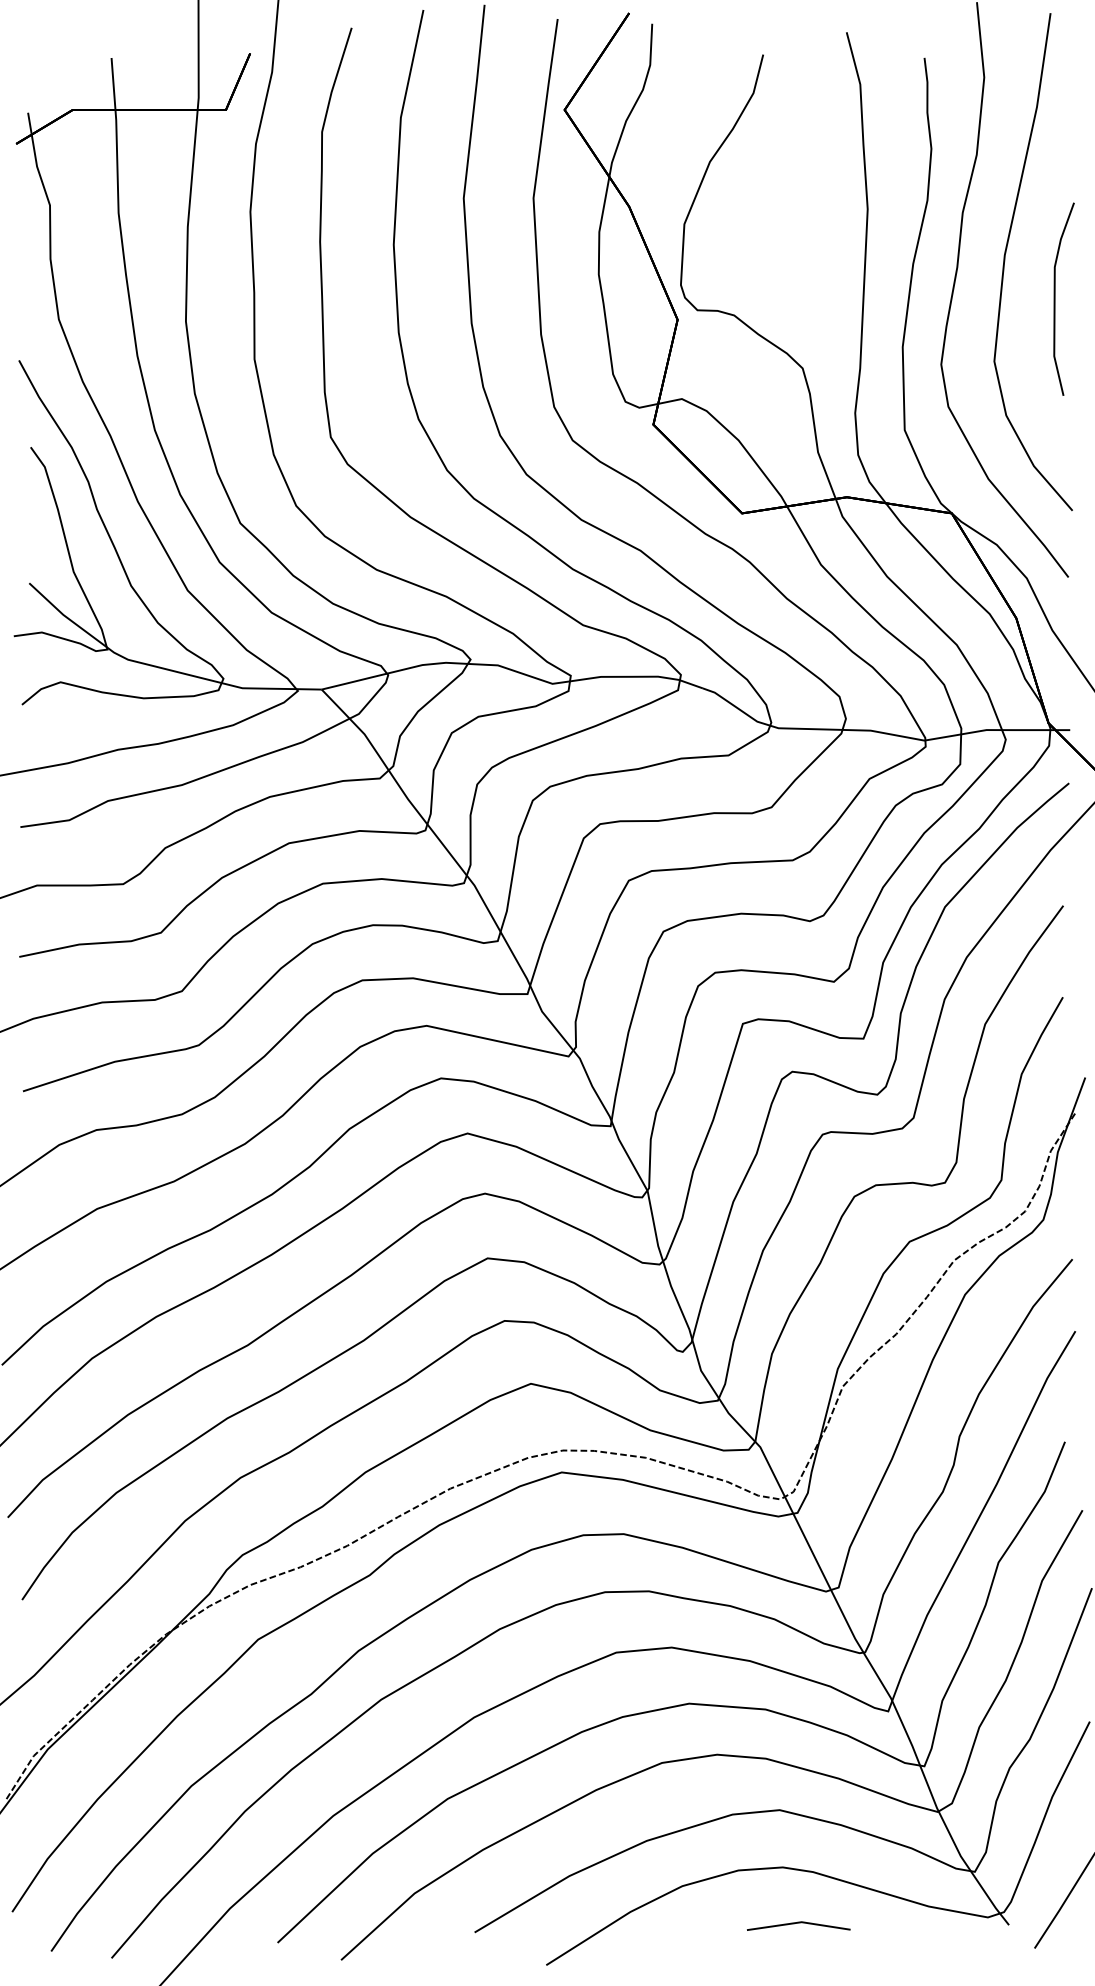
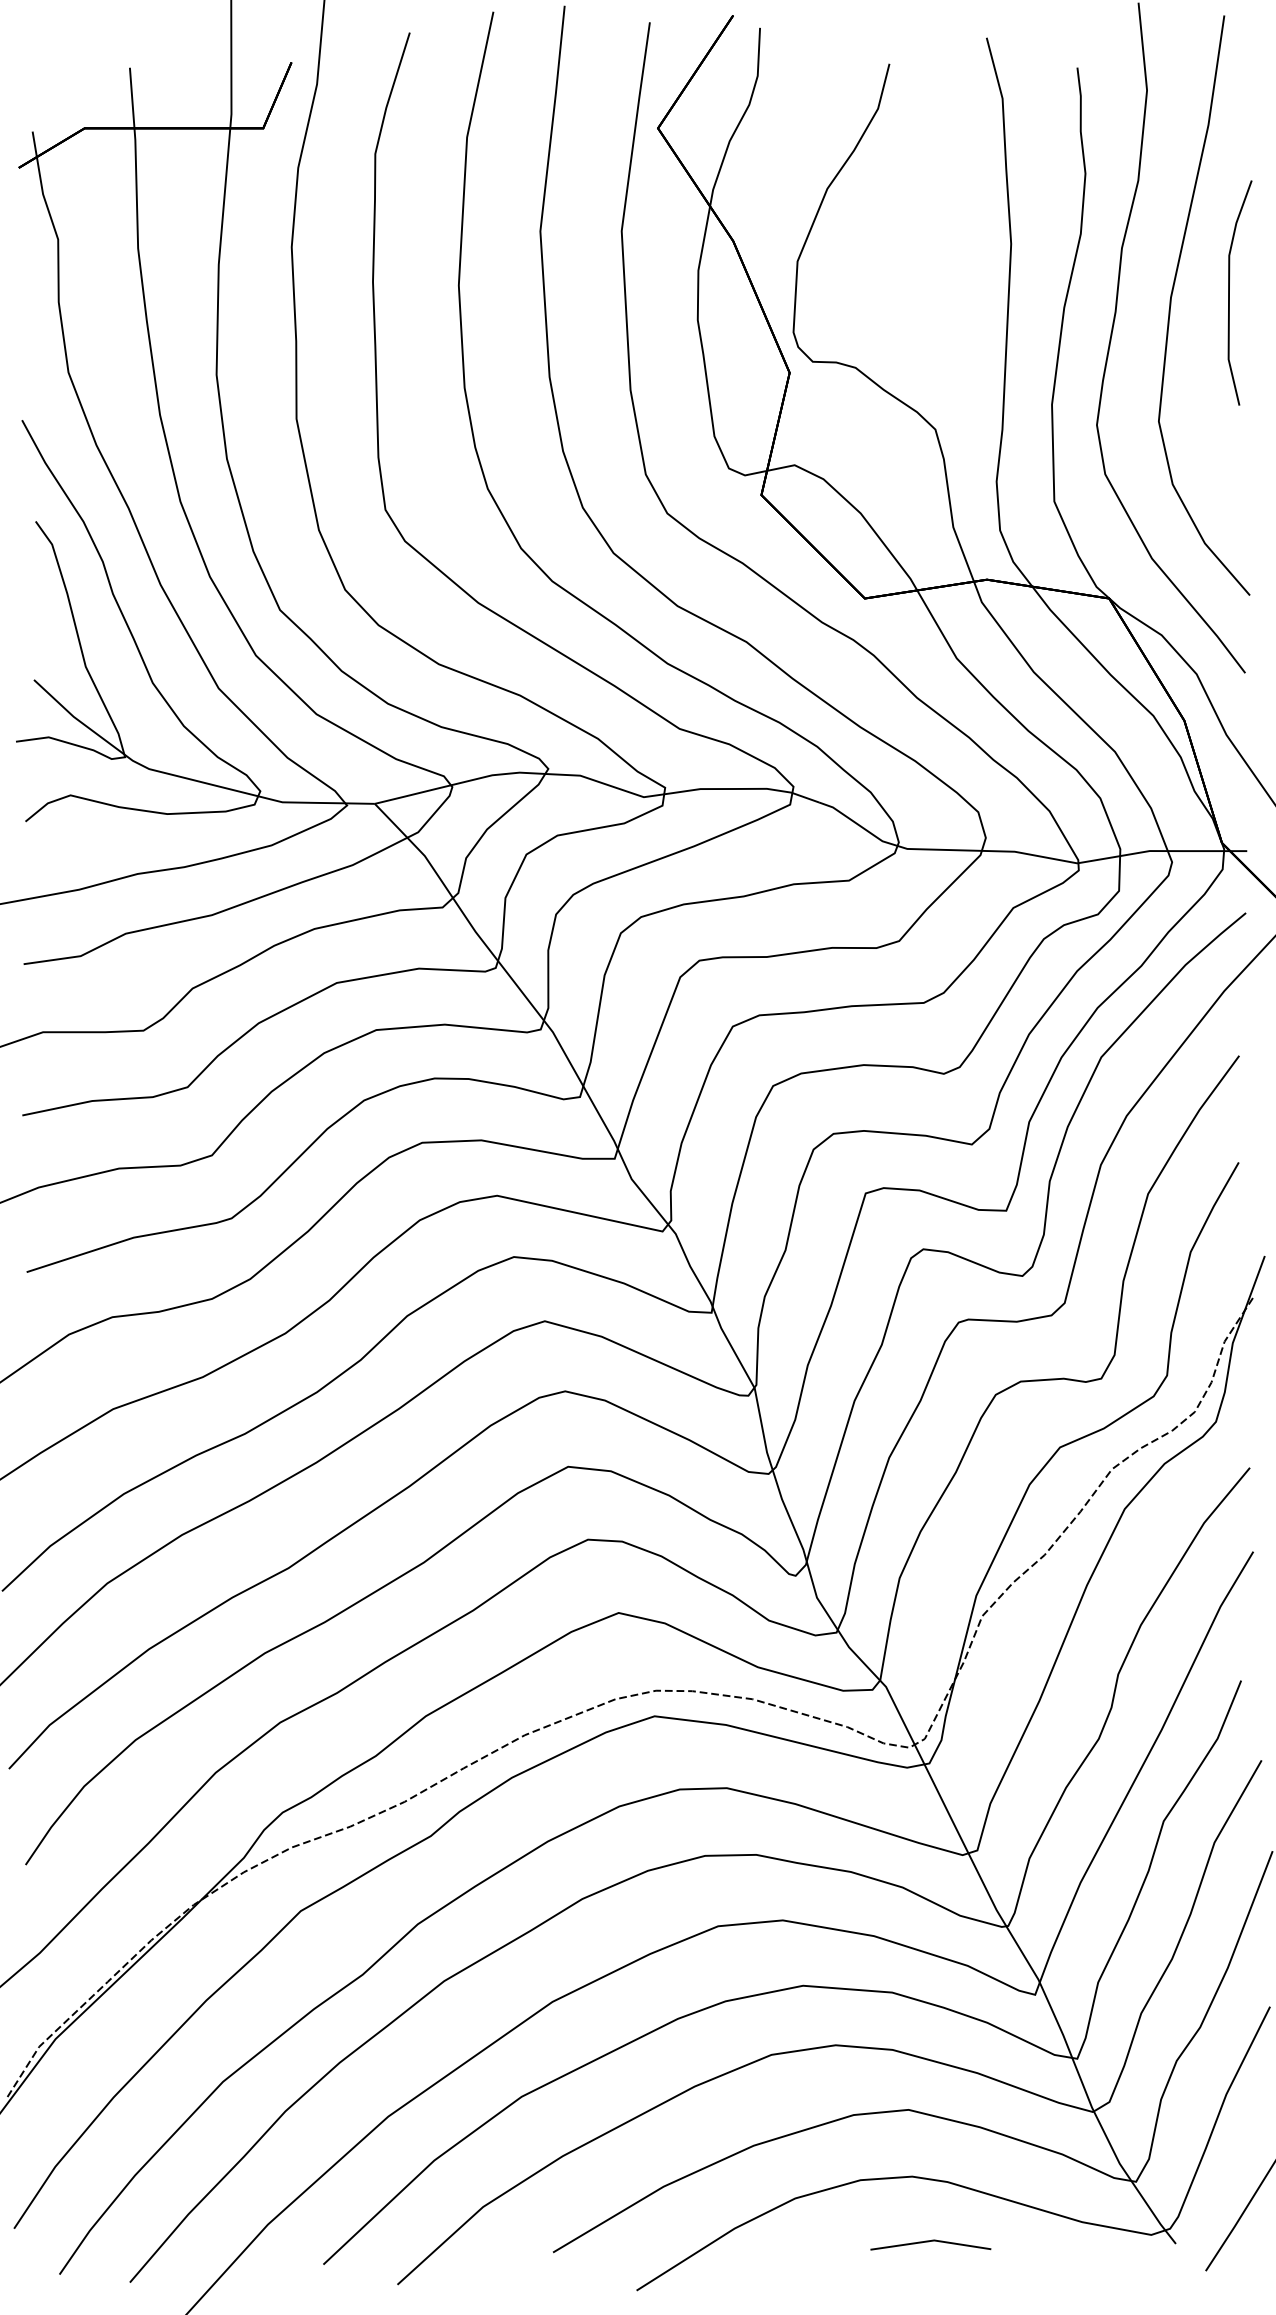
line: (1055, 298) -> (1230, 292), moved

